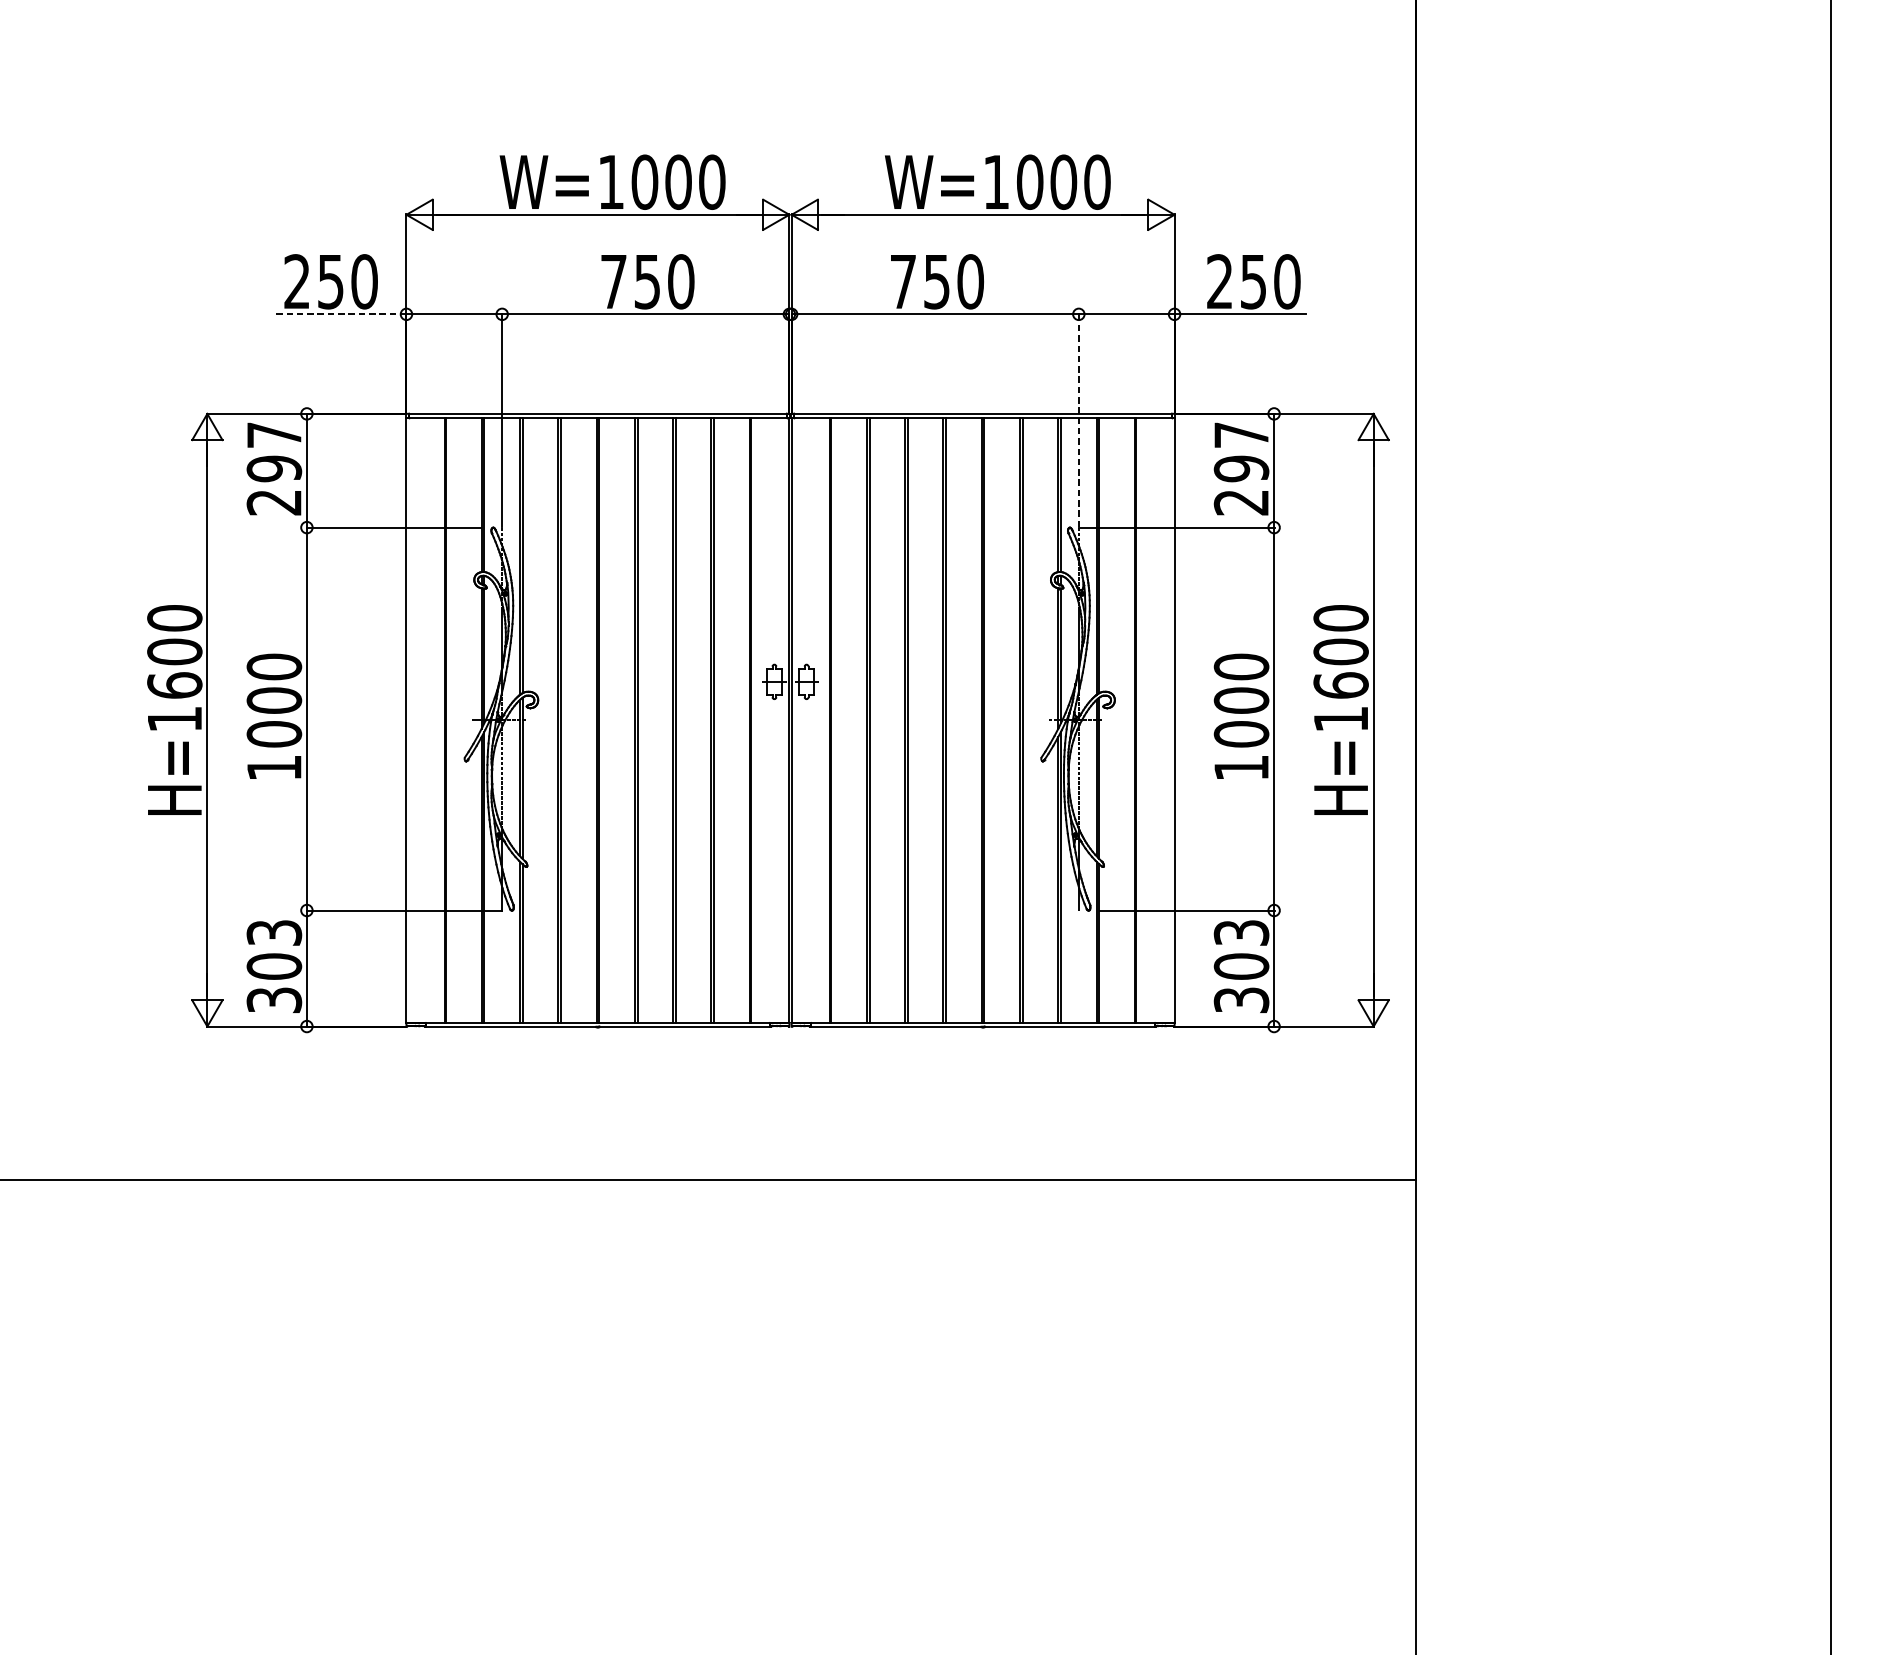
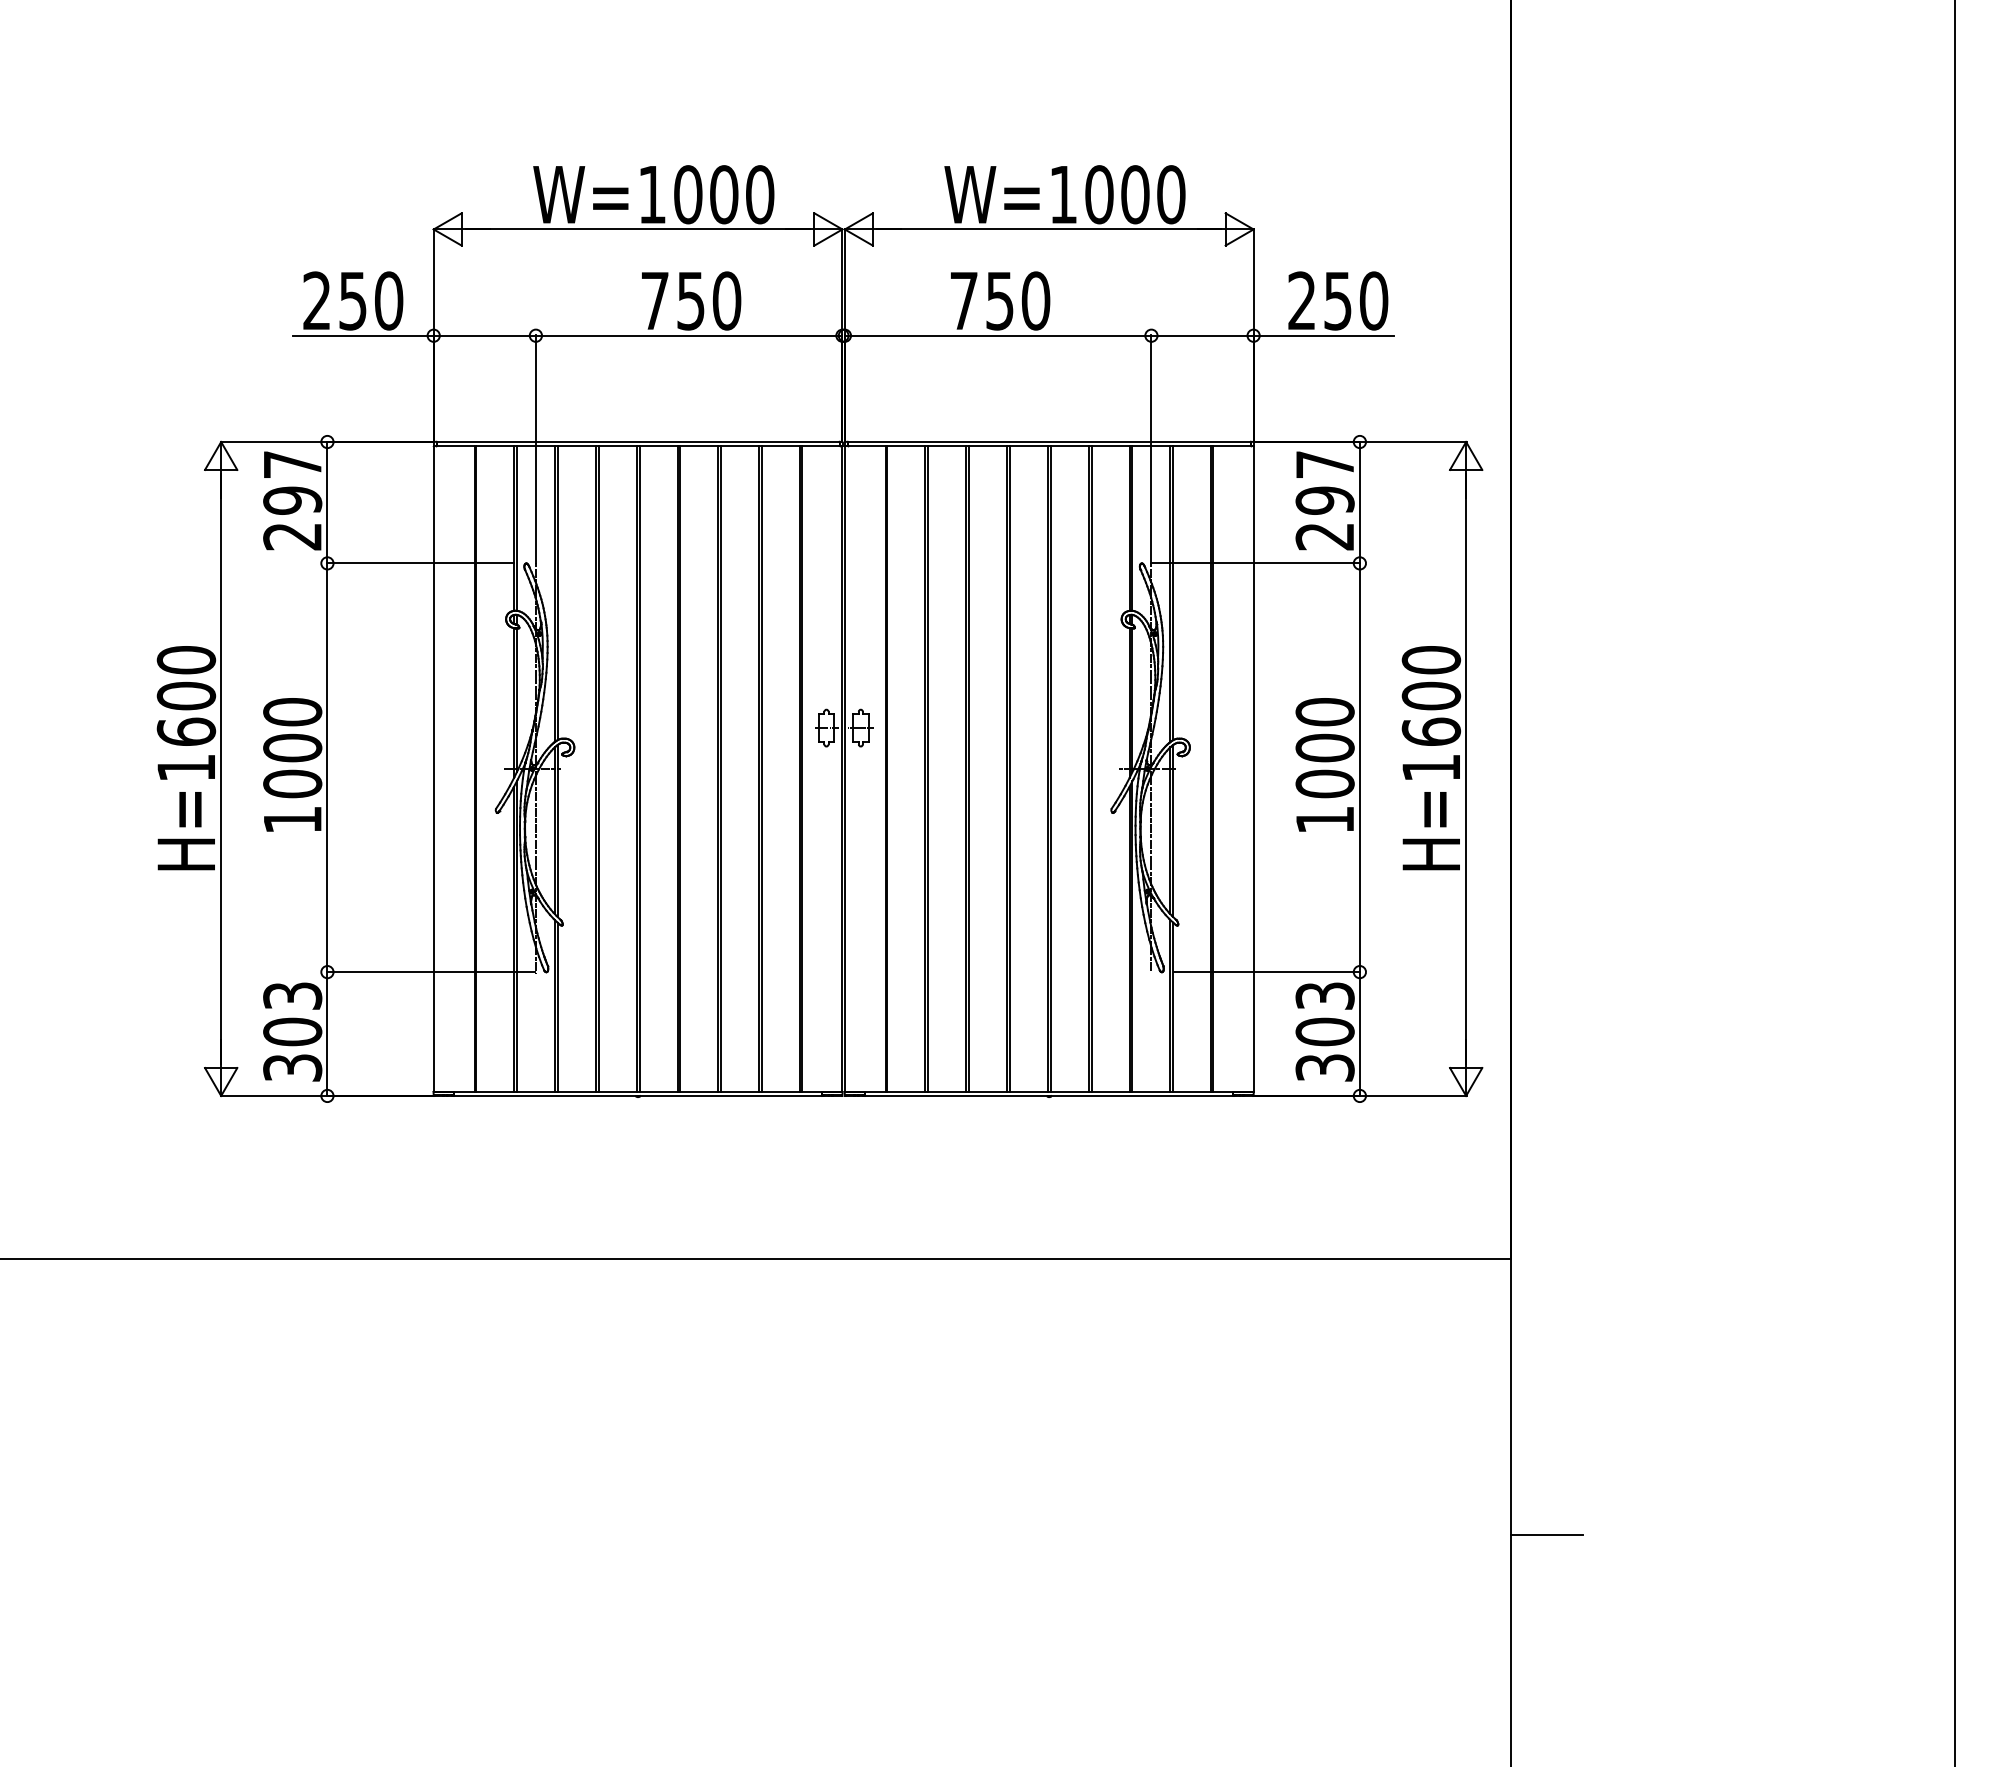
line: (339, 314) -> (362, 335), dashed -> solid
line: (1078, 420) -> (1151, 449), dashed -> solid
line: (1448, 1438) -> (1546, 1535), added

